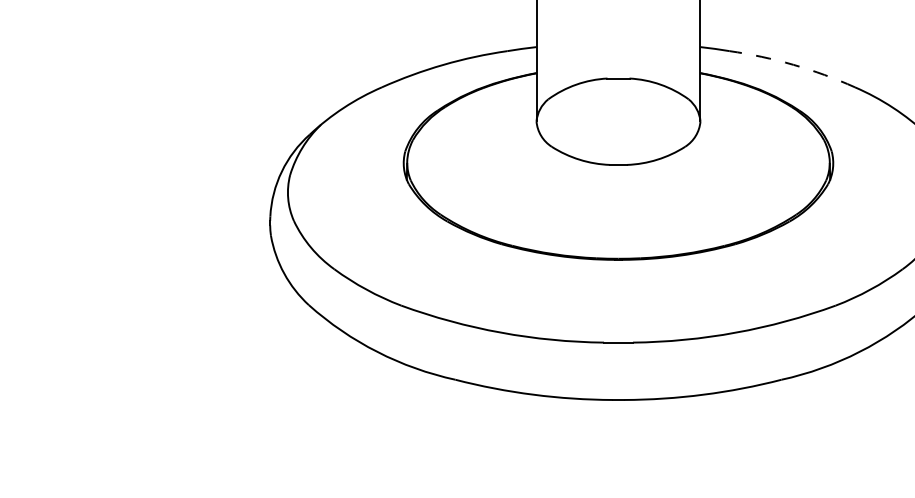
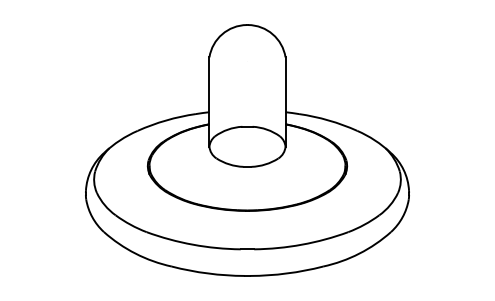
arc: (793, 64) -> (328, 120), dashed -> solid

